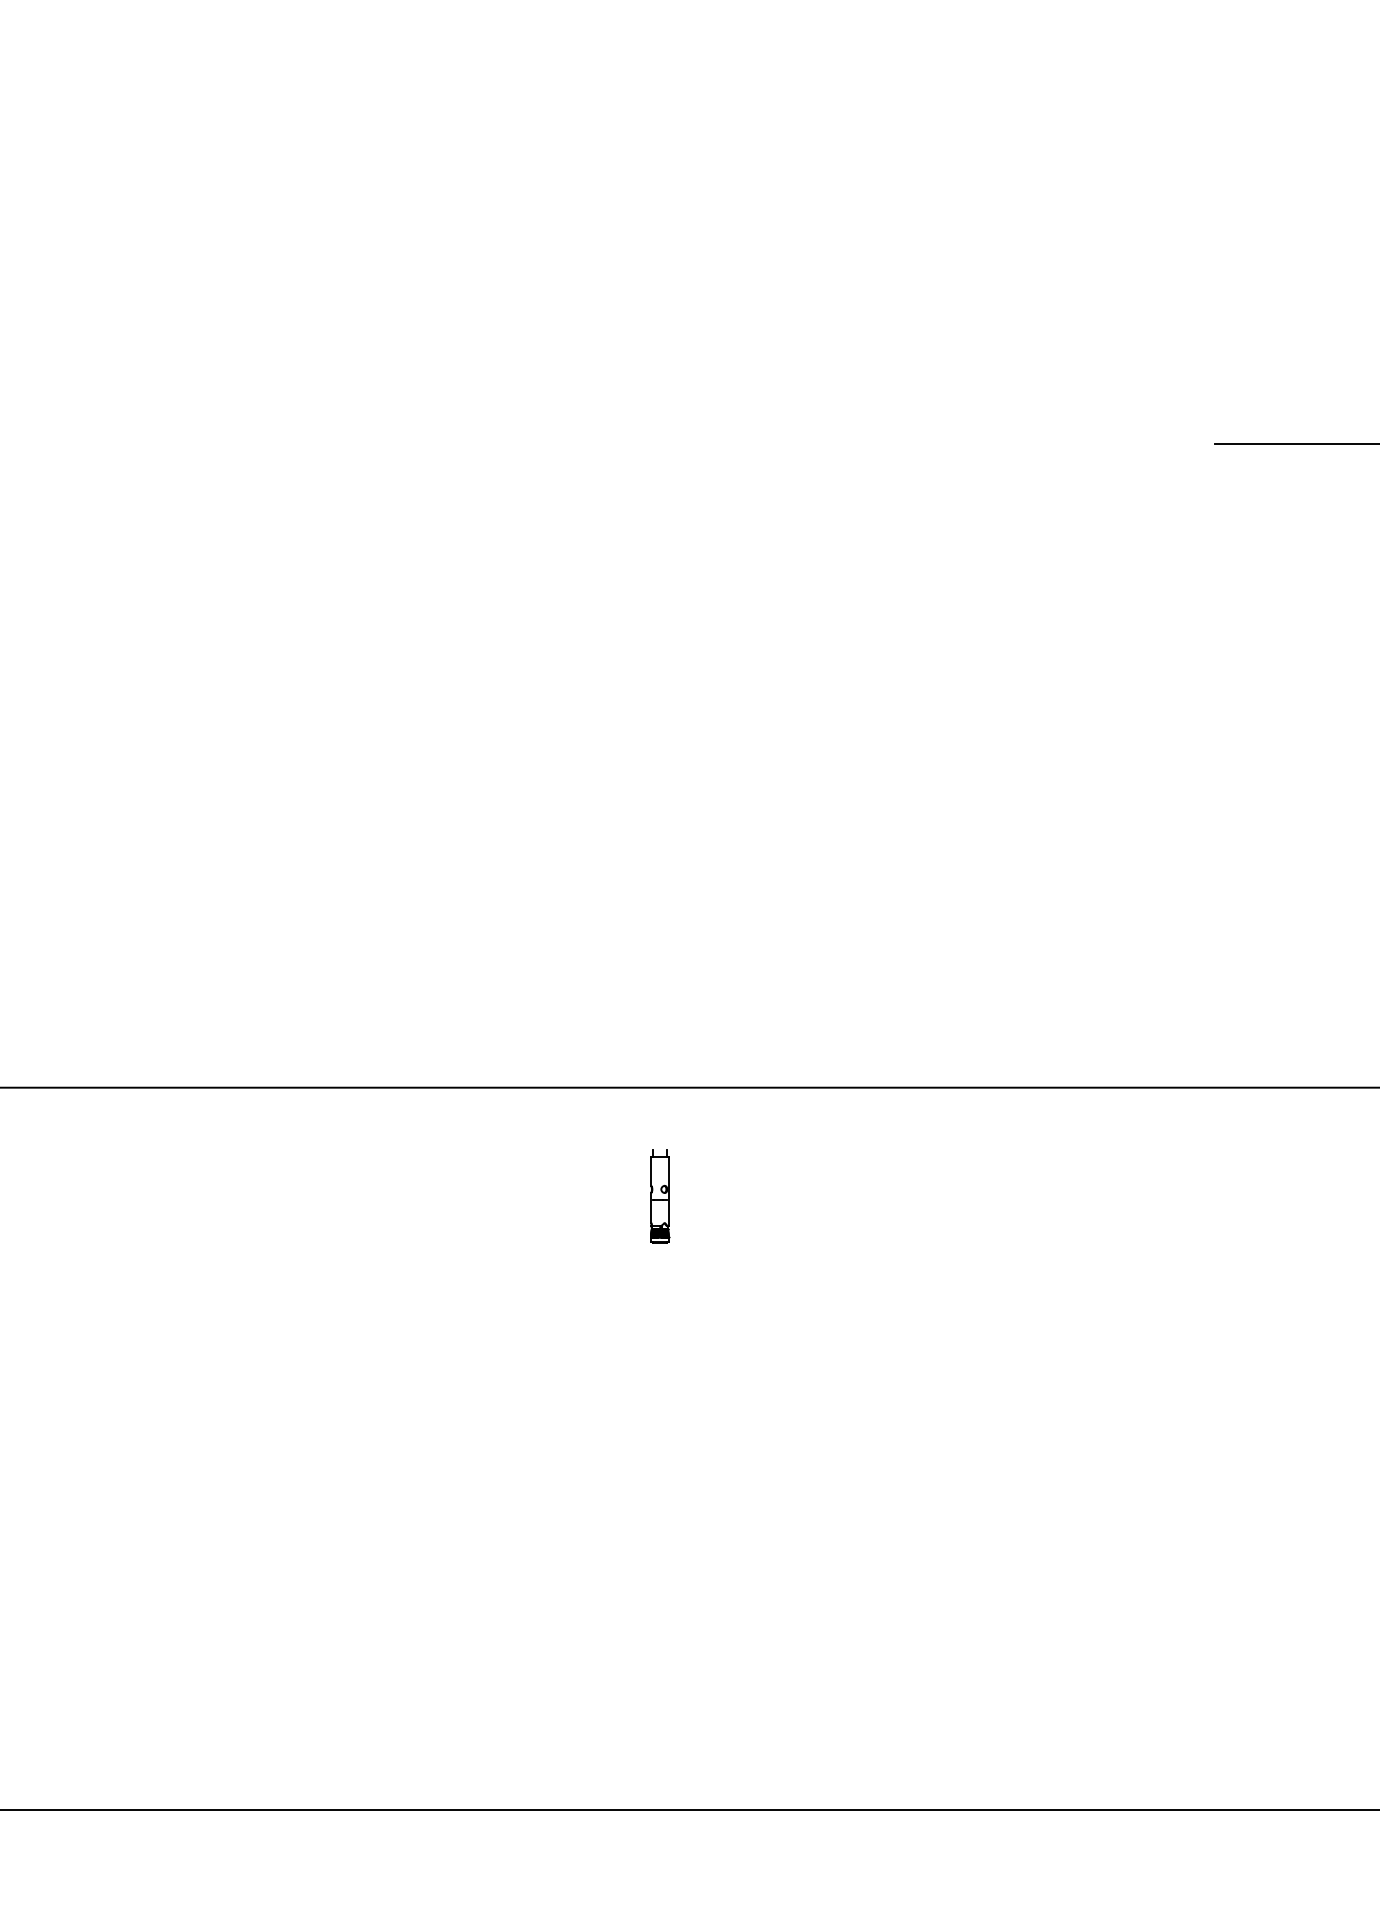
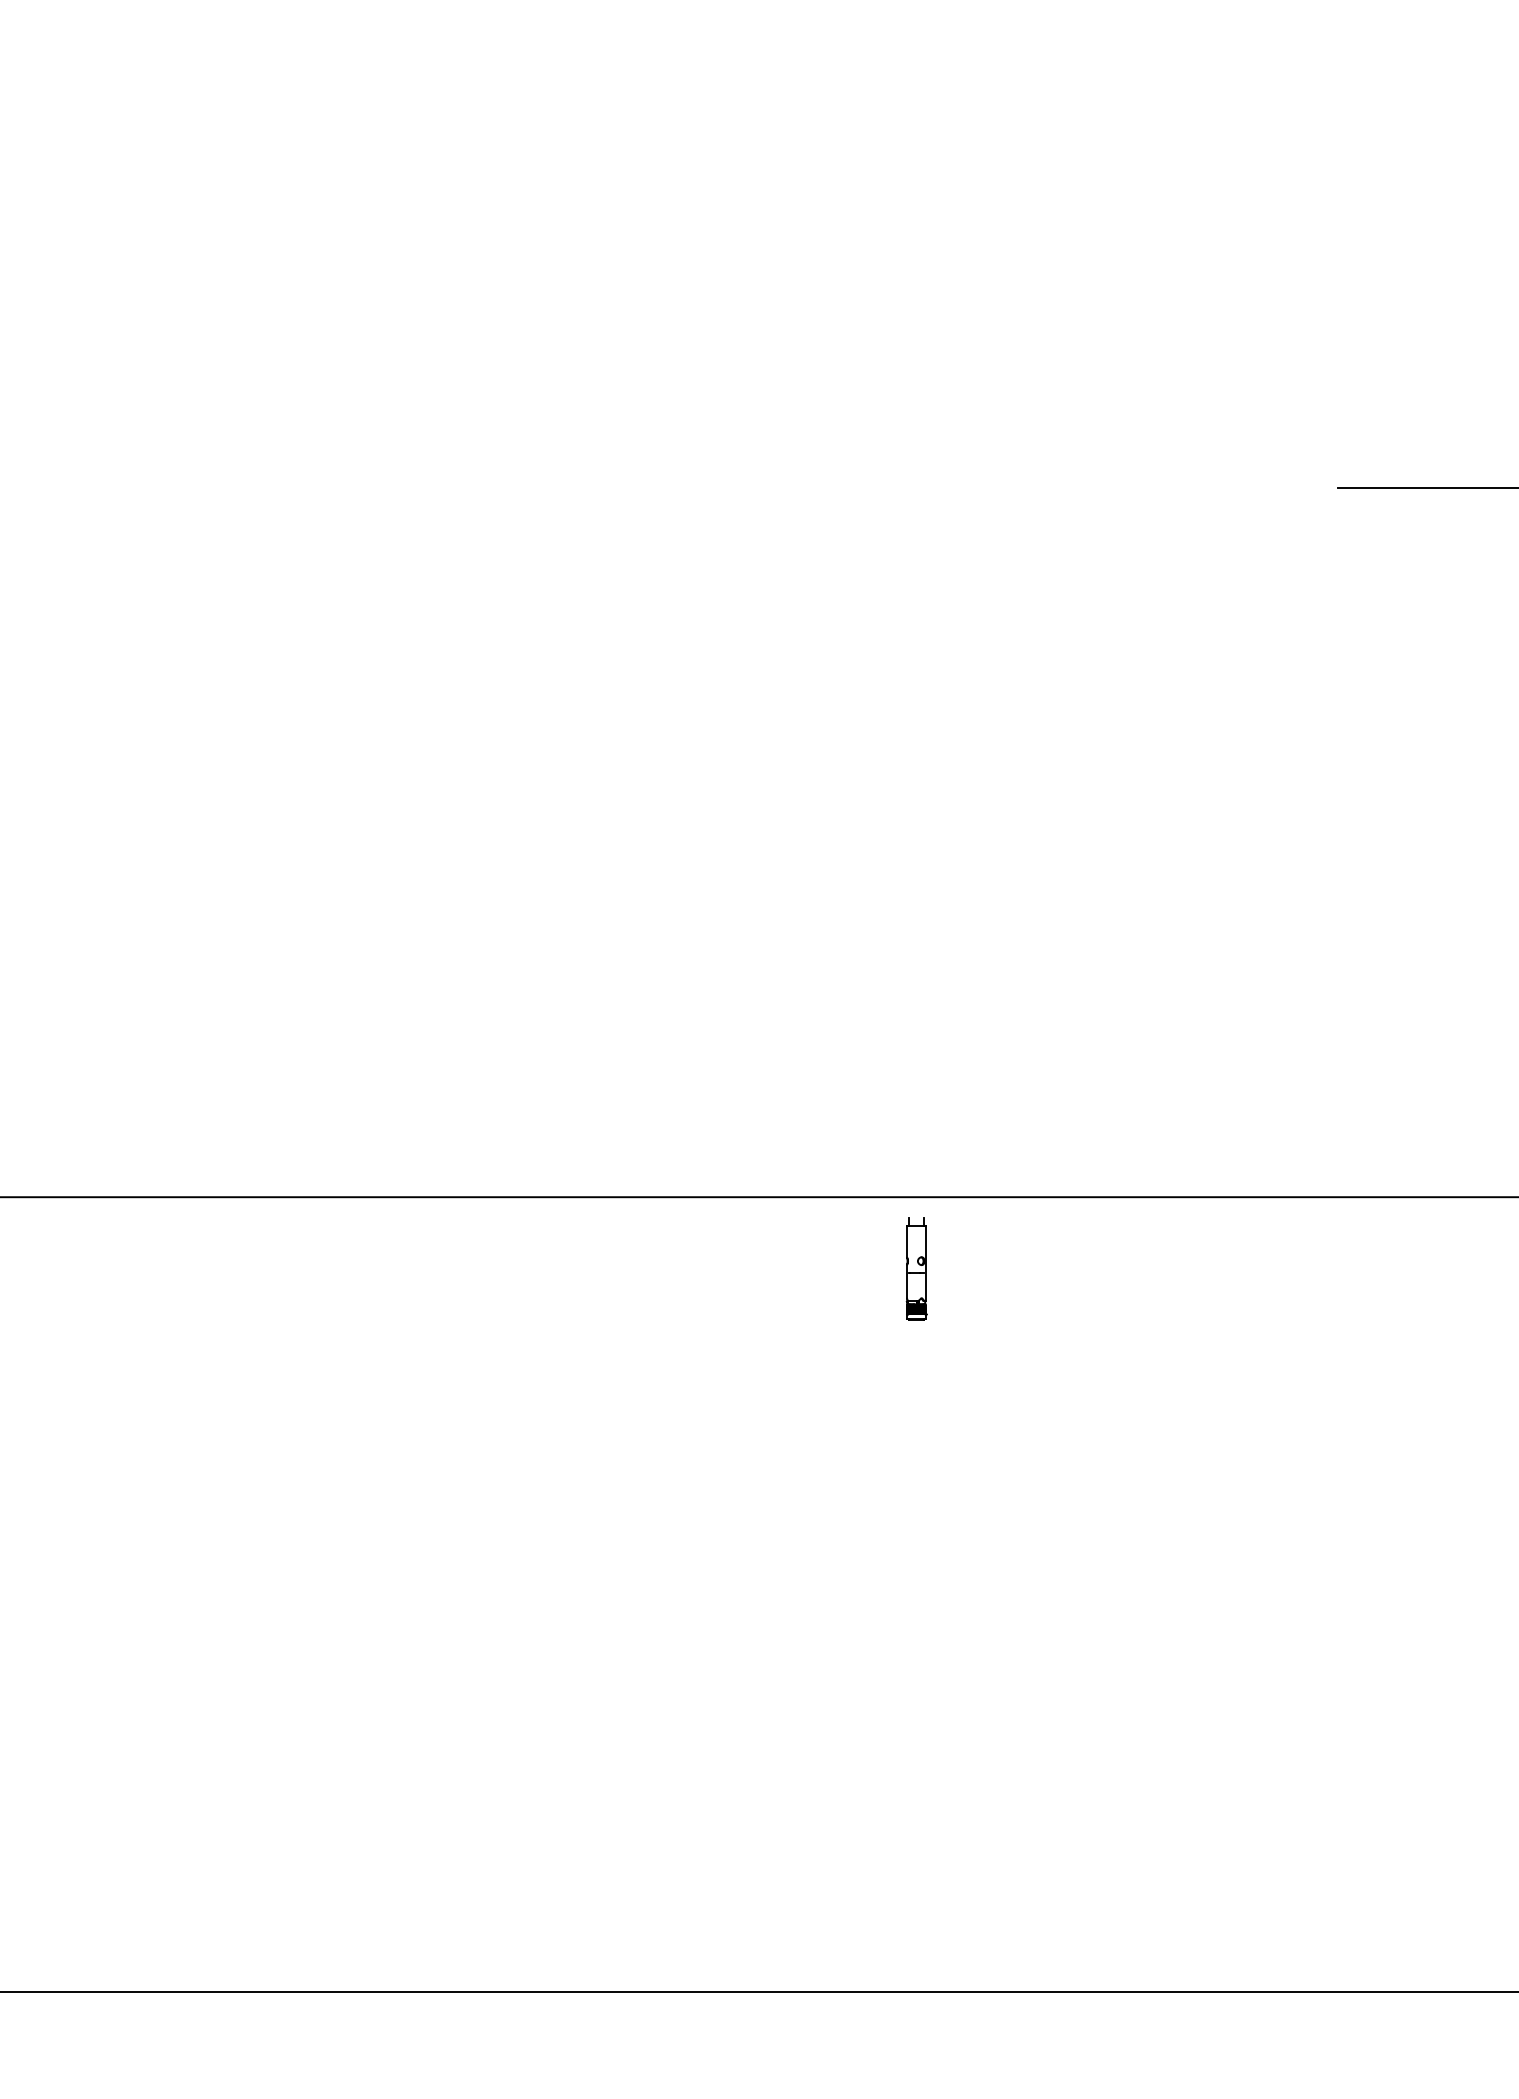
part: (660, 1196) -> (916, 1268), moved

